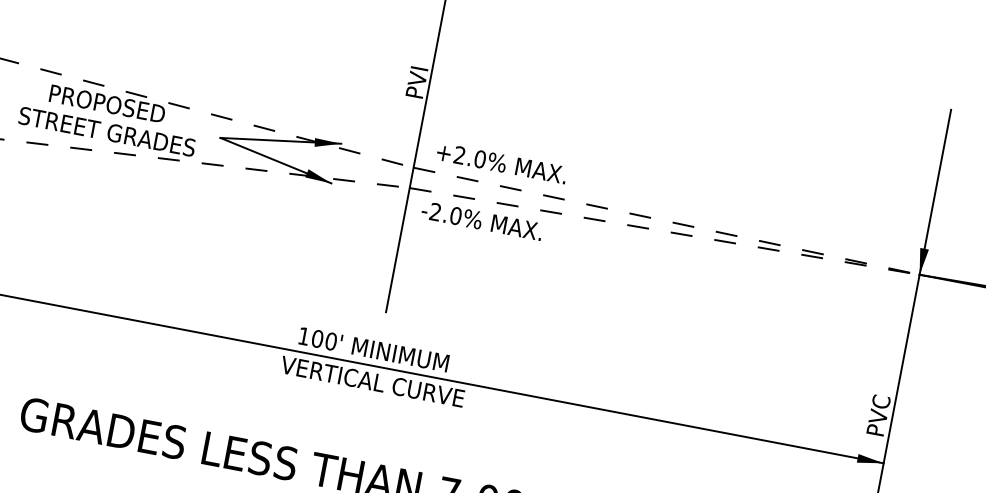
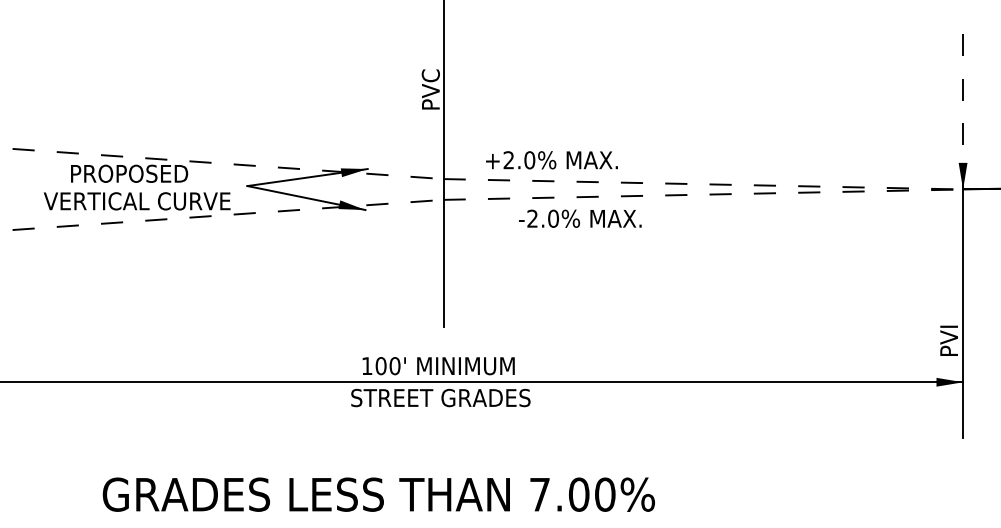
text: (420, 63) -> (430, 75), PVI -> PVC
text: (109, 132) -> (136, 201), STREET GRADES -> VERTICAL CURVE
text: (501, 163) -> (551, 160), moved
line: (935, 191) -> (963, 104), solid -> dashed
text: (482, 220) -> (580, 218), moved
text: (372, 381) -> (443, 397), VERTICAL CURVE -> STREET GRADES
text: (881, 402) -> (949, 322), PVC -> PVI

